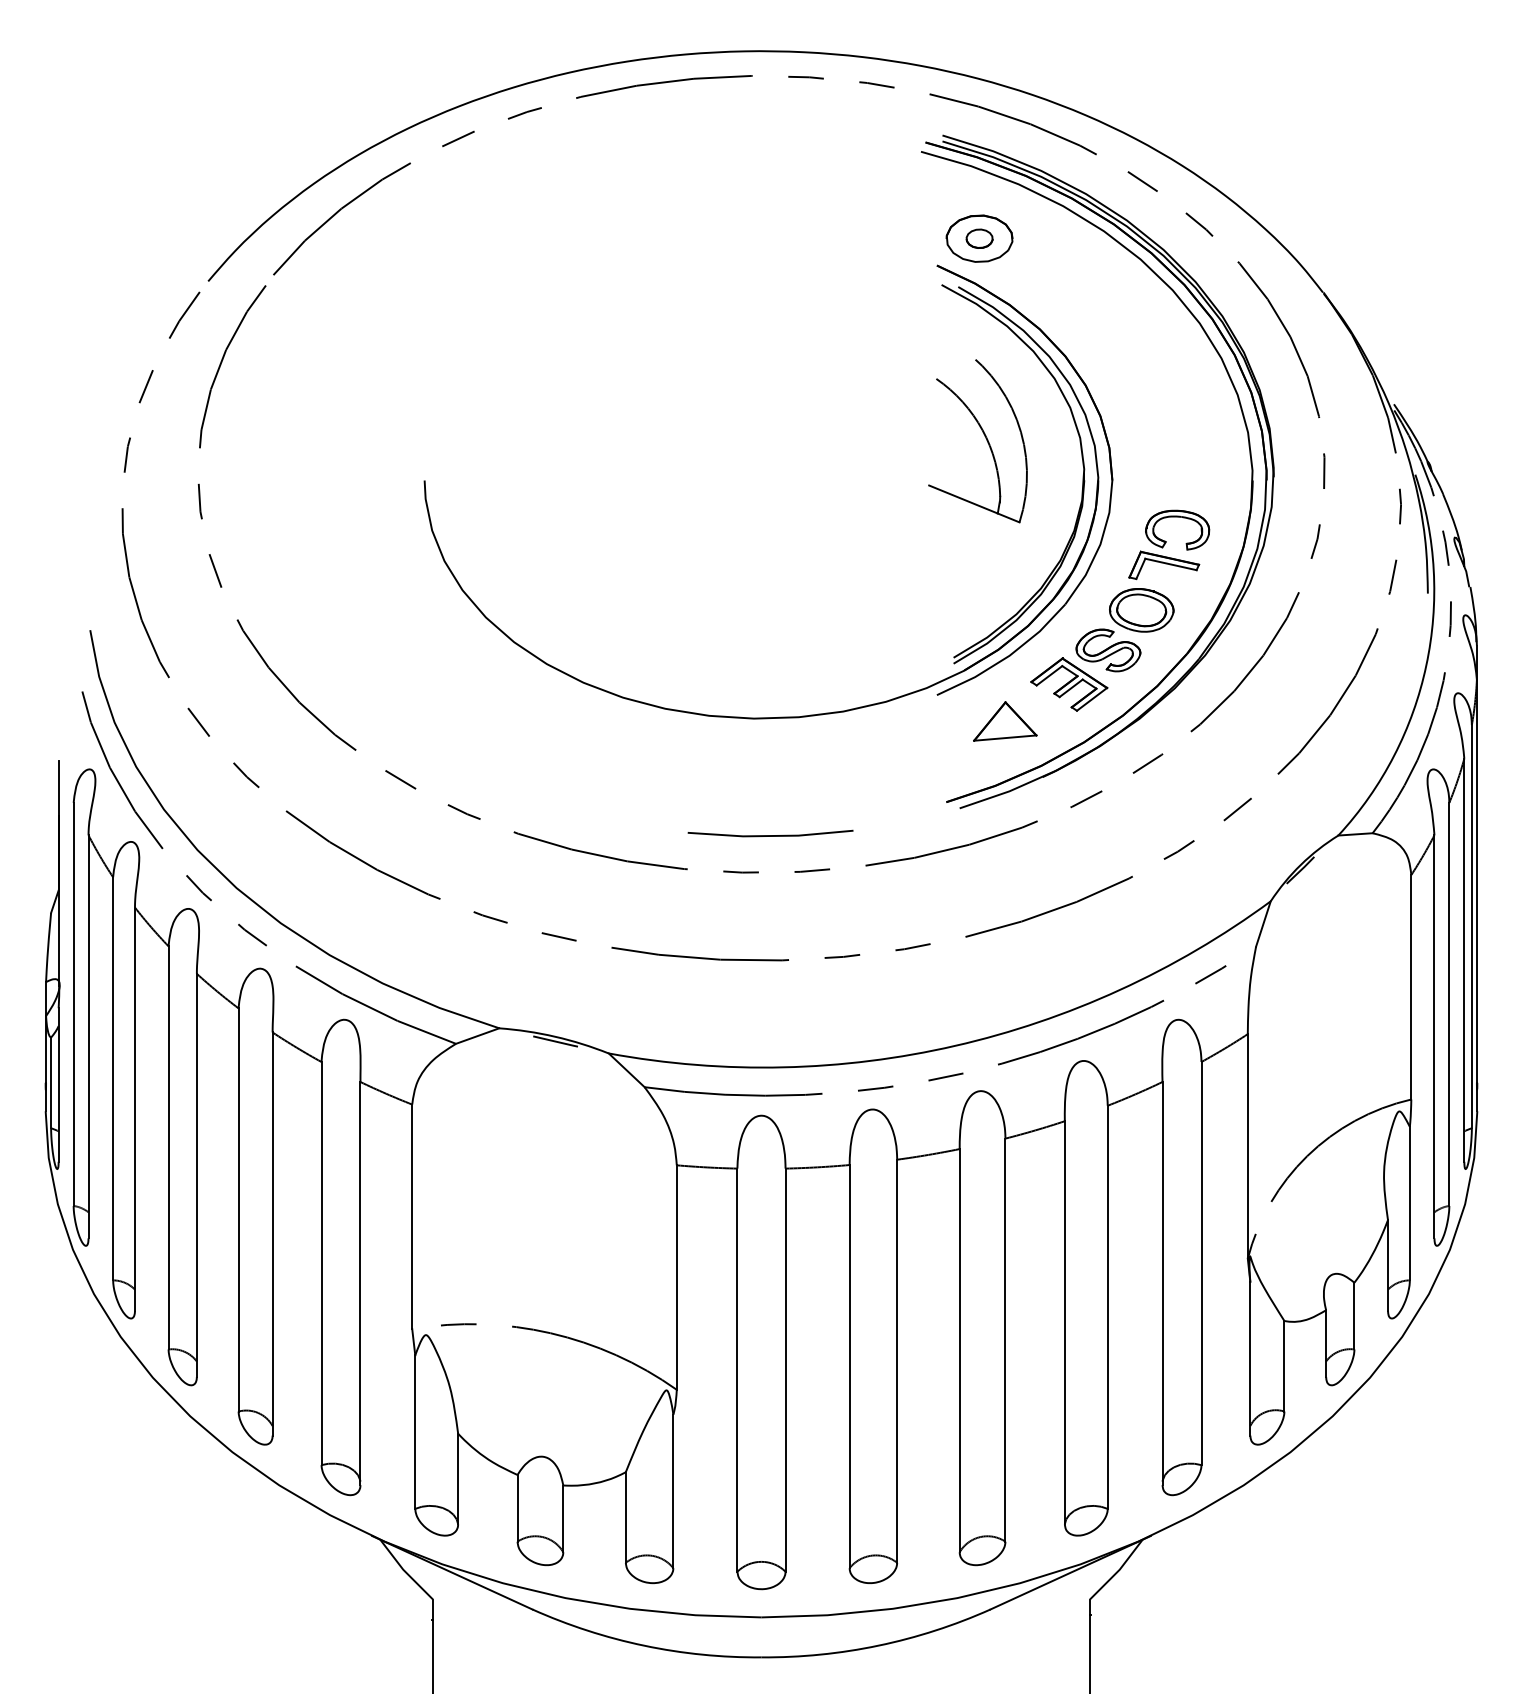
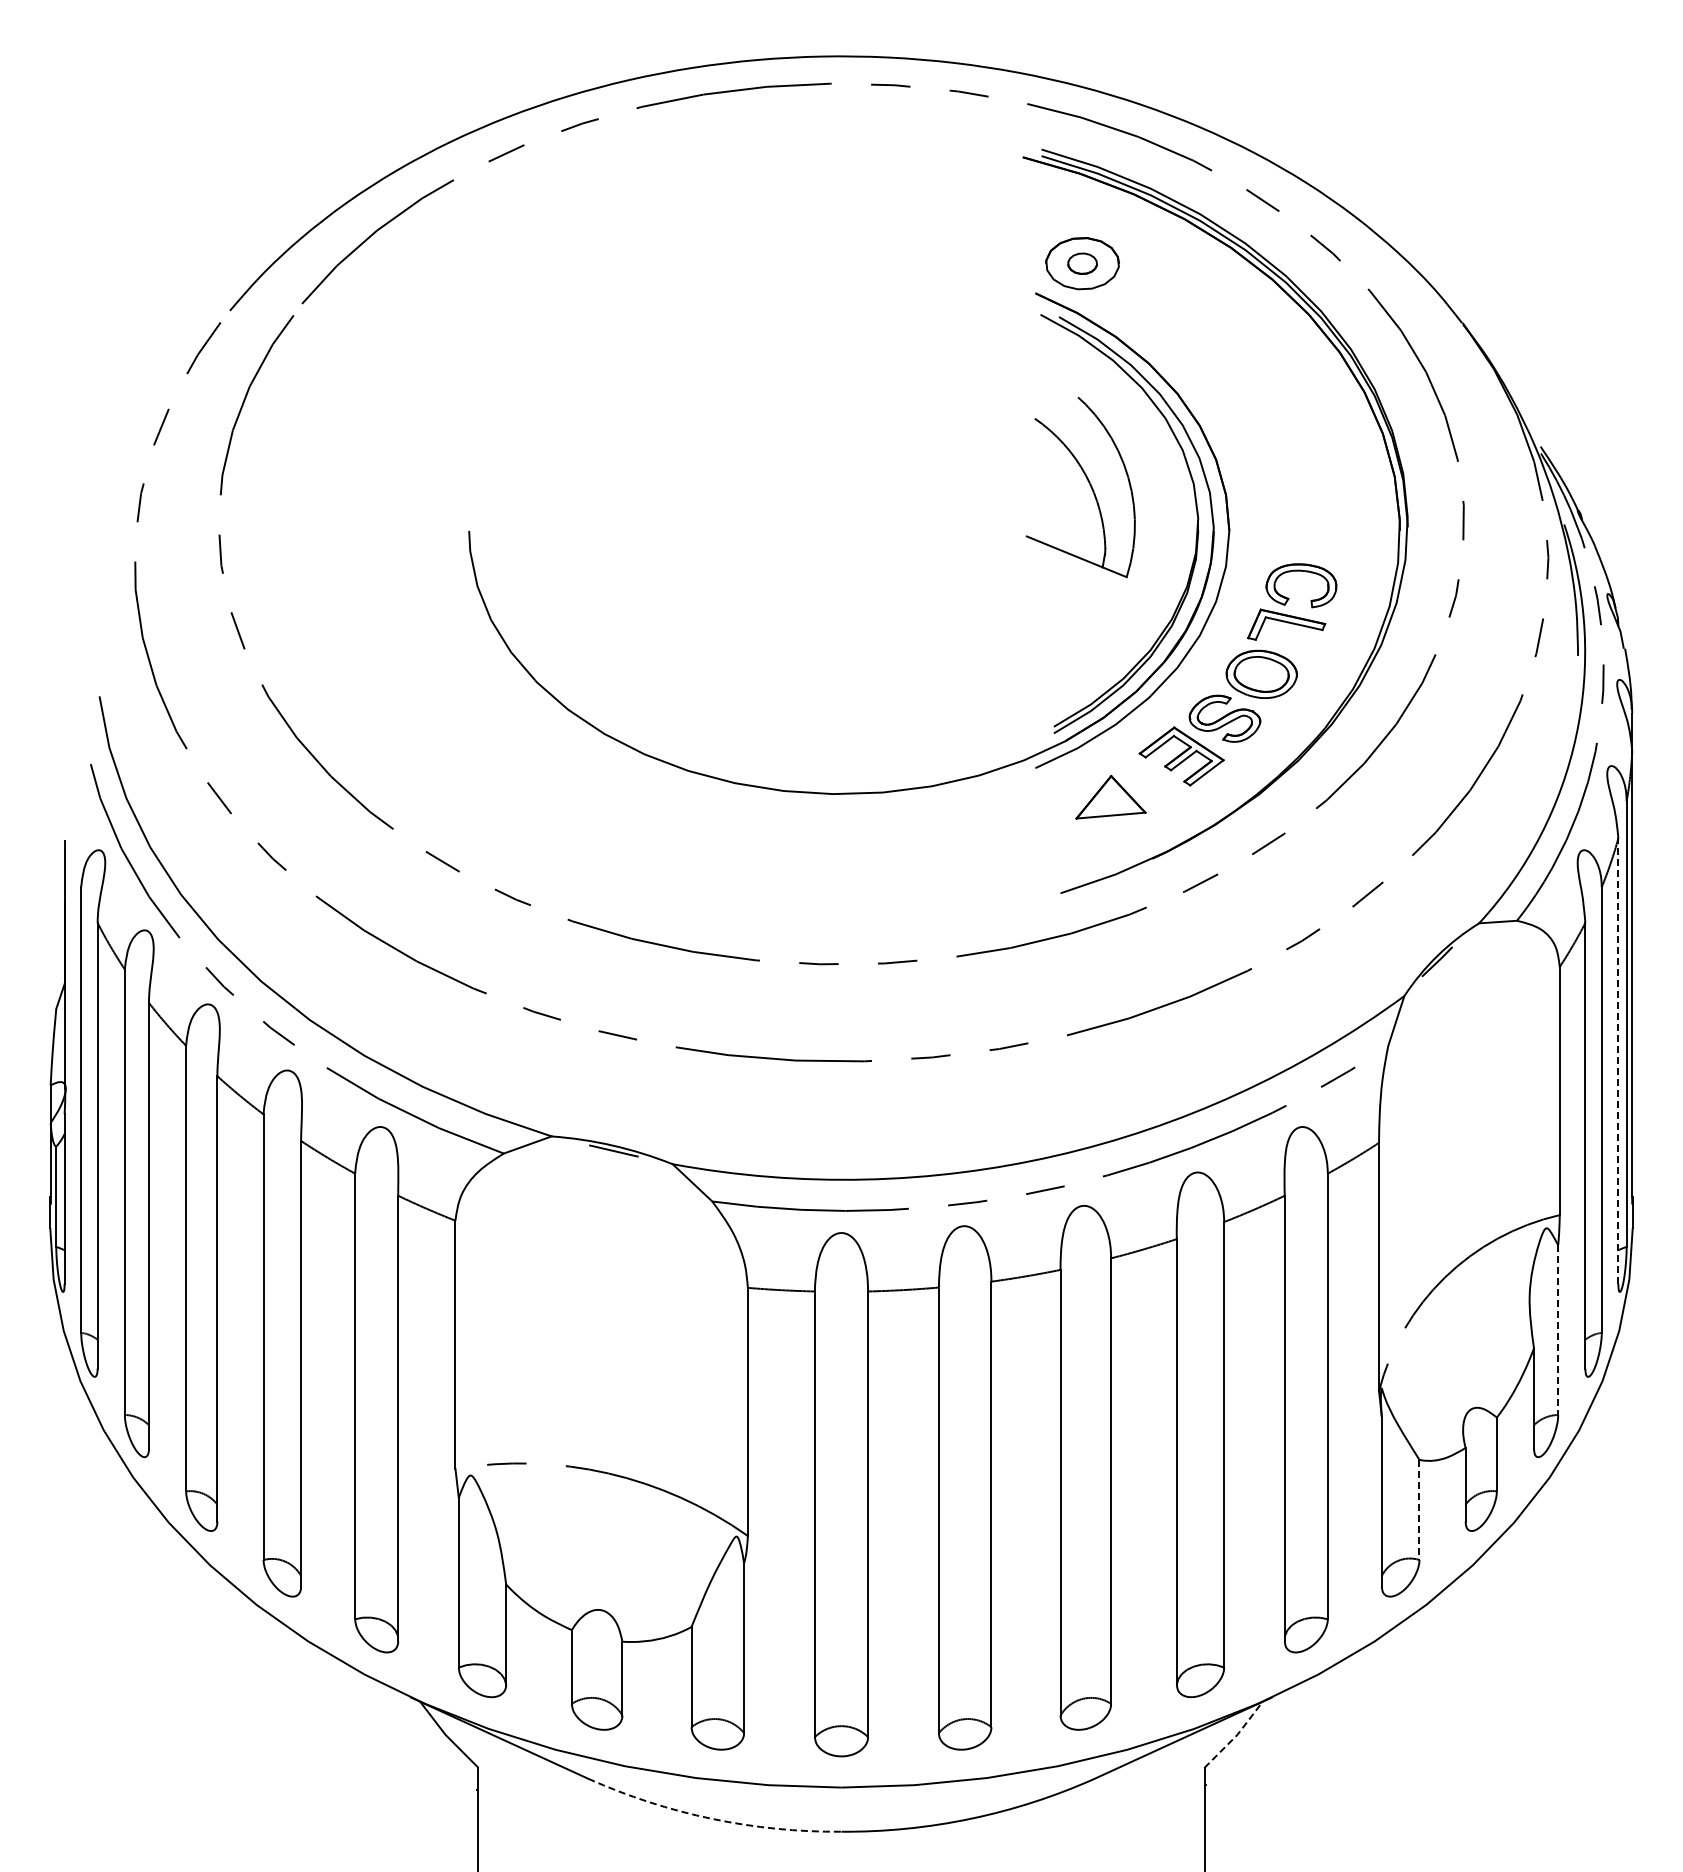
part: (1250, 459) -> (1381, 507), removed
line: (770, 835) -> (851, 923), removed
line: (1464, 960) -> (1618, 1061), solid -> dashed
line: (1410, 1203) -> (1558, 1330), solid -> dashed
line: (1284, 1366) -> (1419, 1510), solid -> dashed
line: (1118, 1571) -> (1236, 1736), solid -> dashed
arc: (644, 1645) -> (712, 1818), solid -> dashed

